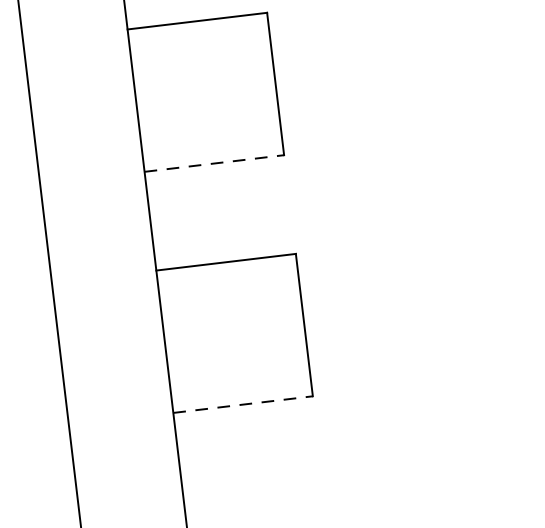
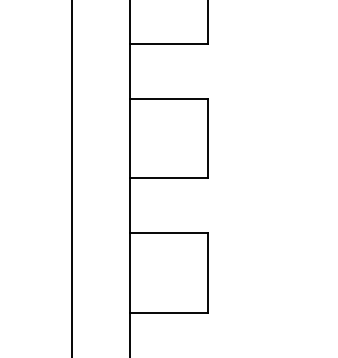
line: (215, 163) -> (169, 178), dashed -> solid
line: (243, 404) -> (169, 312), dashed -> solid

